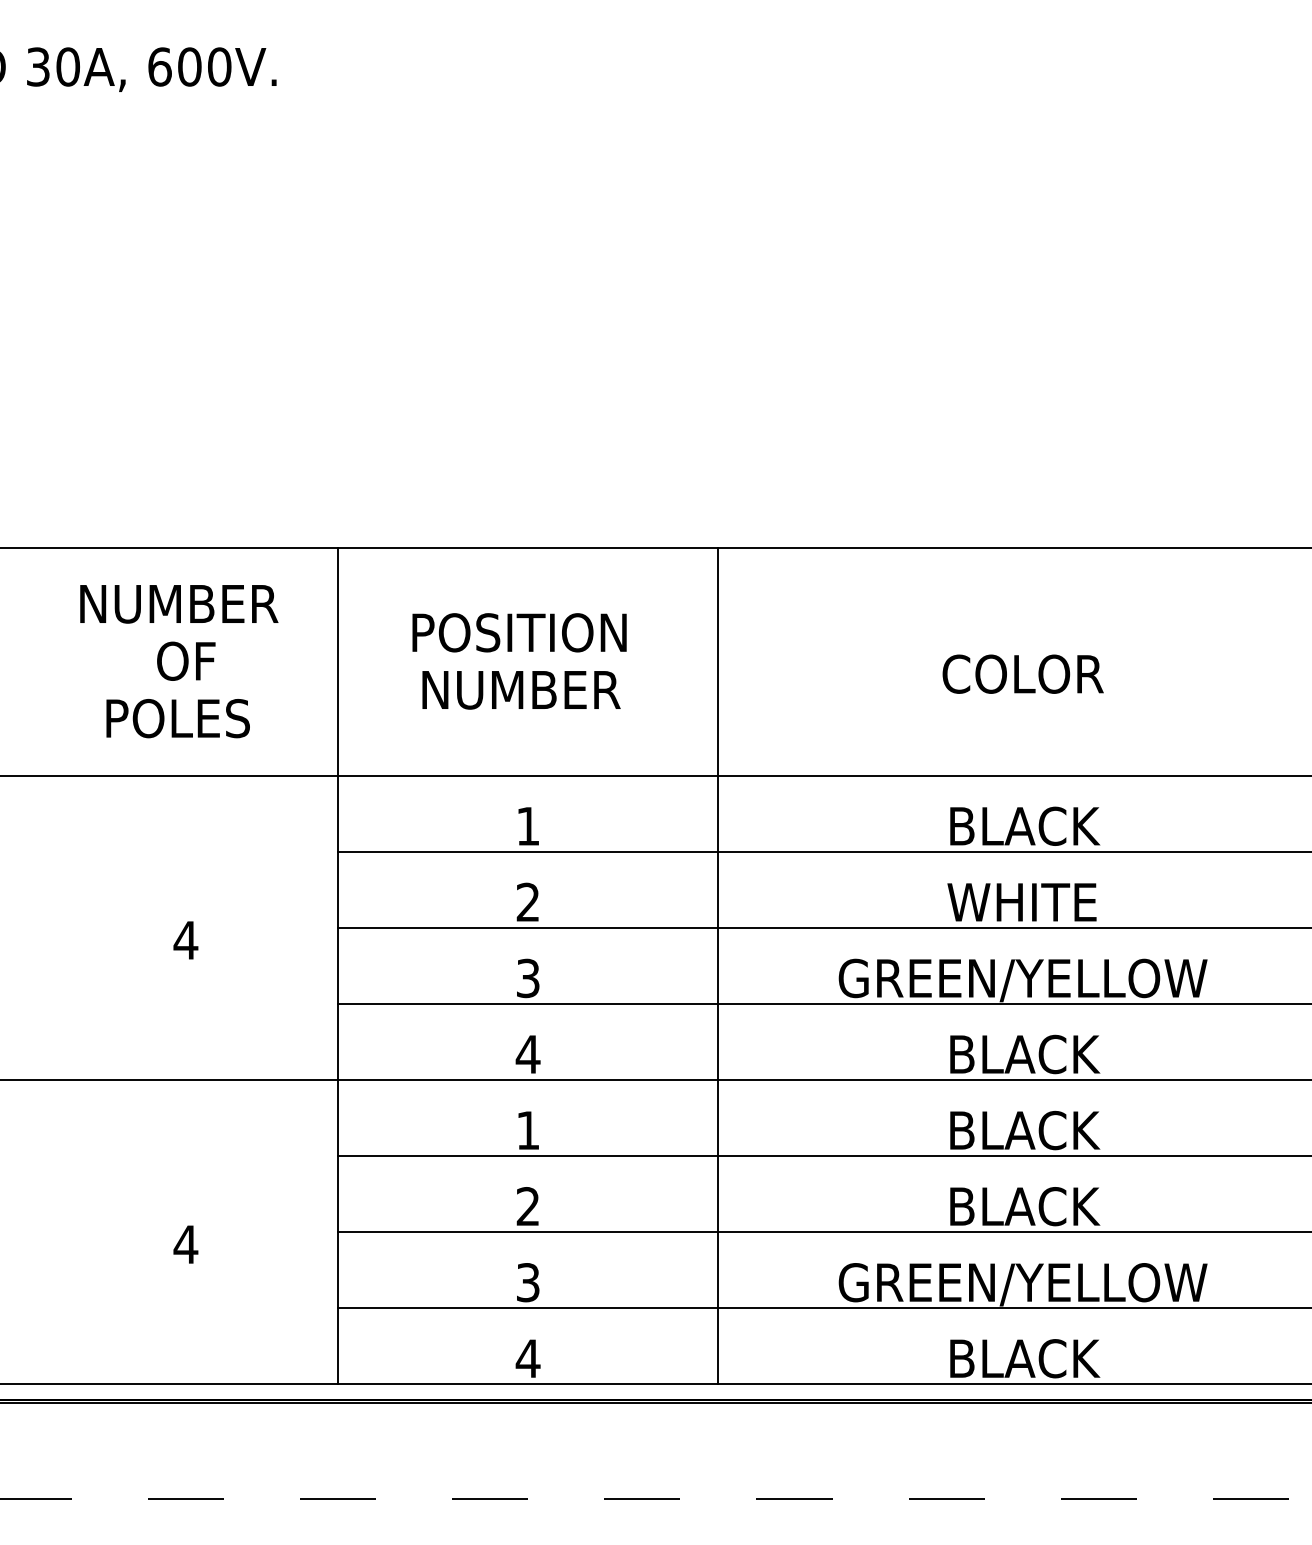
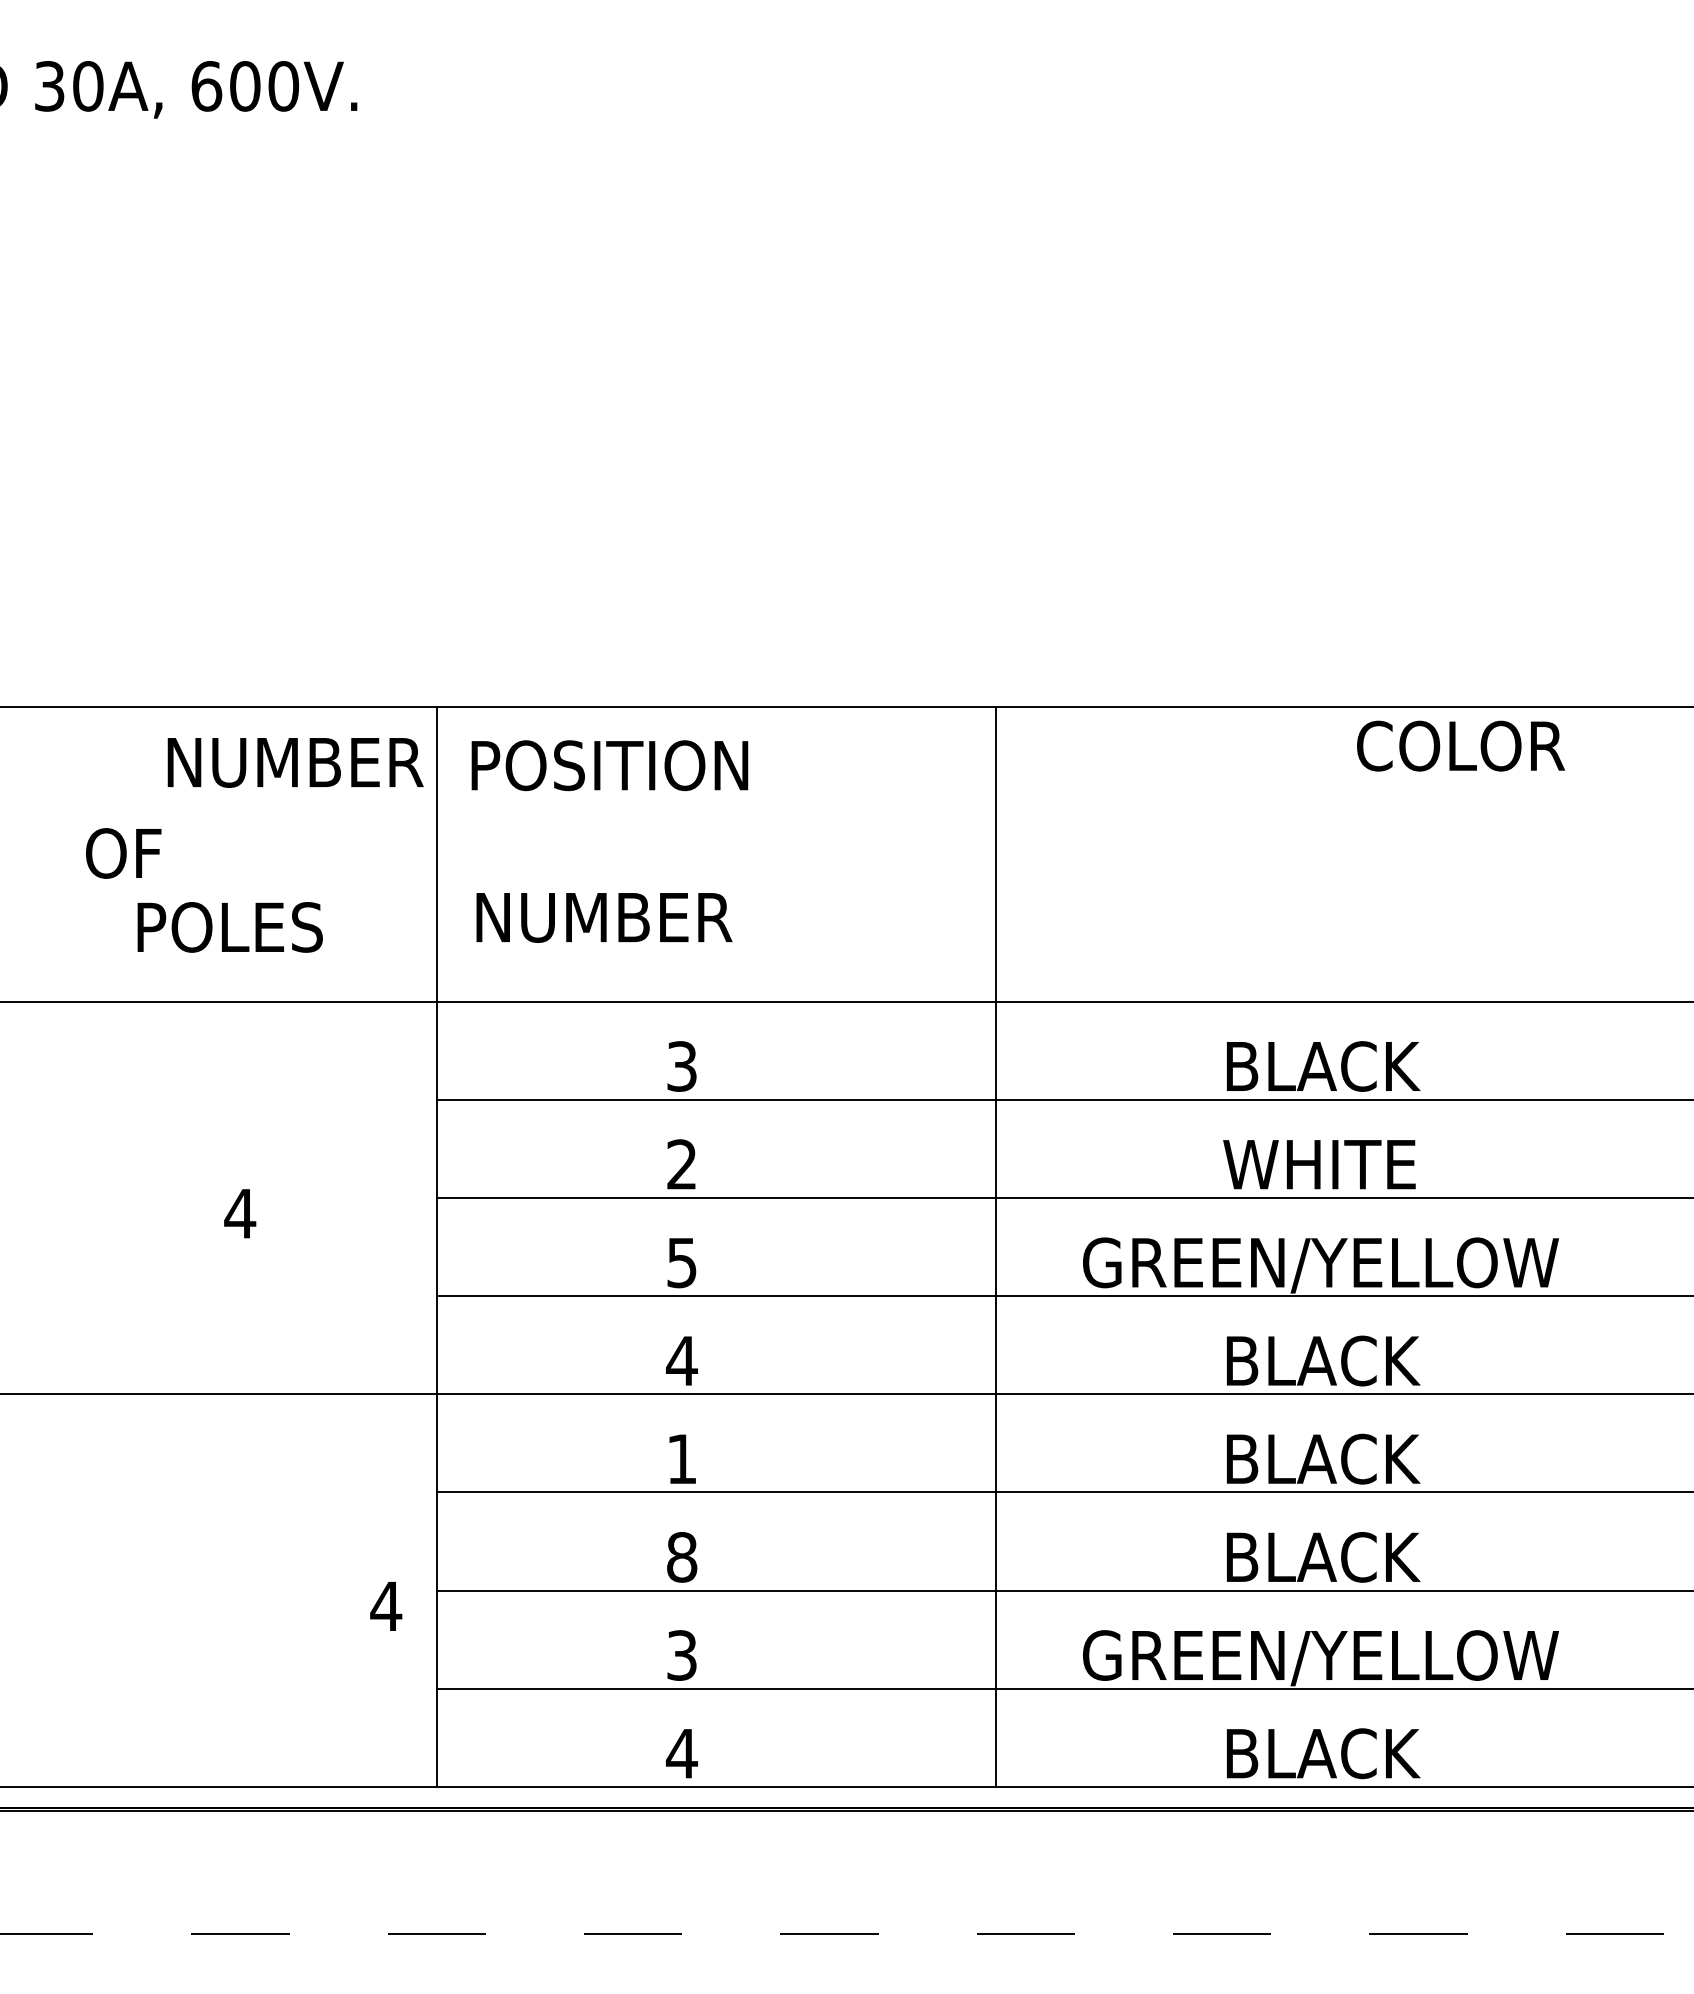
text: (179, 604) -> (295, 762), moved
text: (519, 632) -> (609, 765), moved
text: (186, 661) -> (123, 853), moved
text: (1023, 673) -> (1461, 745), moved
text: (521, 689) -> (604, 917), moved
text: (527, 826) -> (681, 1066), 1 -> 3
line: (718, 965) -> (995, 1246), moved
text: (527, 978) -> (681, 1262), 3 -> 5
text: (528, 1206) -> (682, 1557), 2 -> 8
text: (186, 1244) -> (386, 1606), moved

